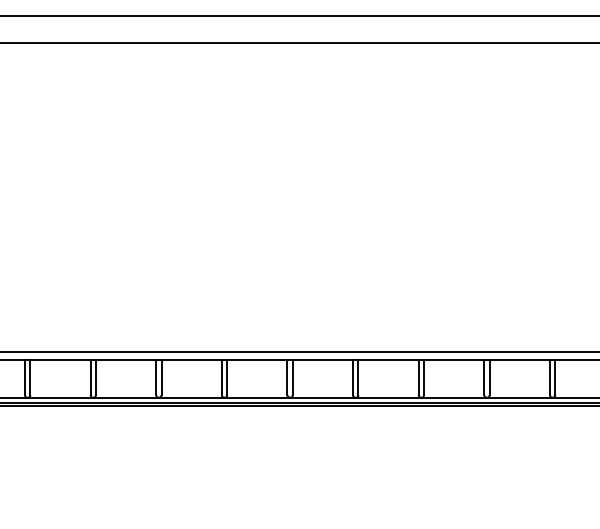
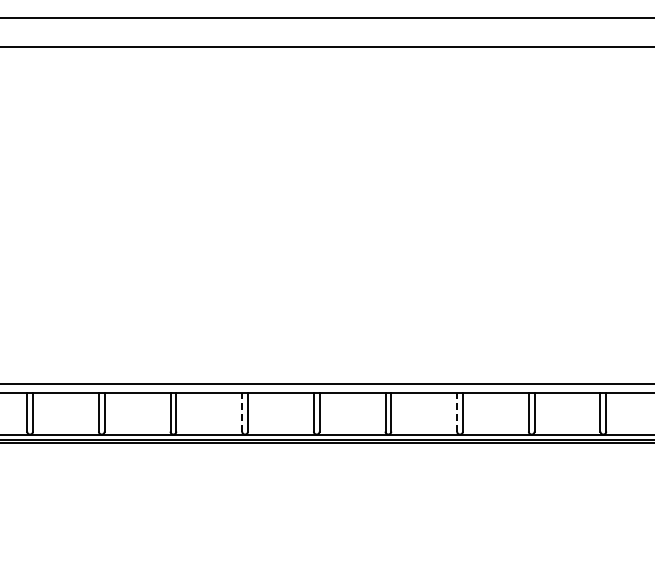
line: (222, 376) -> (242, 411), solid -> dashed
line: (419, 376) -> (457, 411), solid -> dashed

